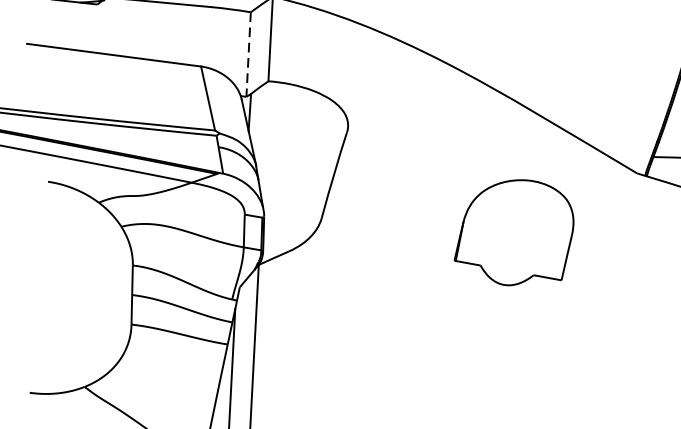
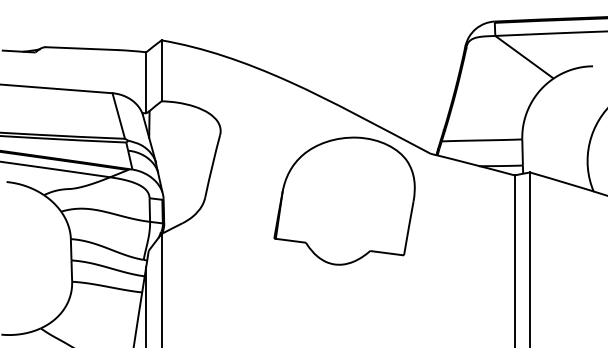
line: (248, 54) -> (146, 82), dashed -> solid
part: (514, 231) -> (344, 200), size x1.67

